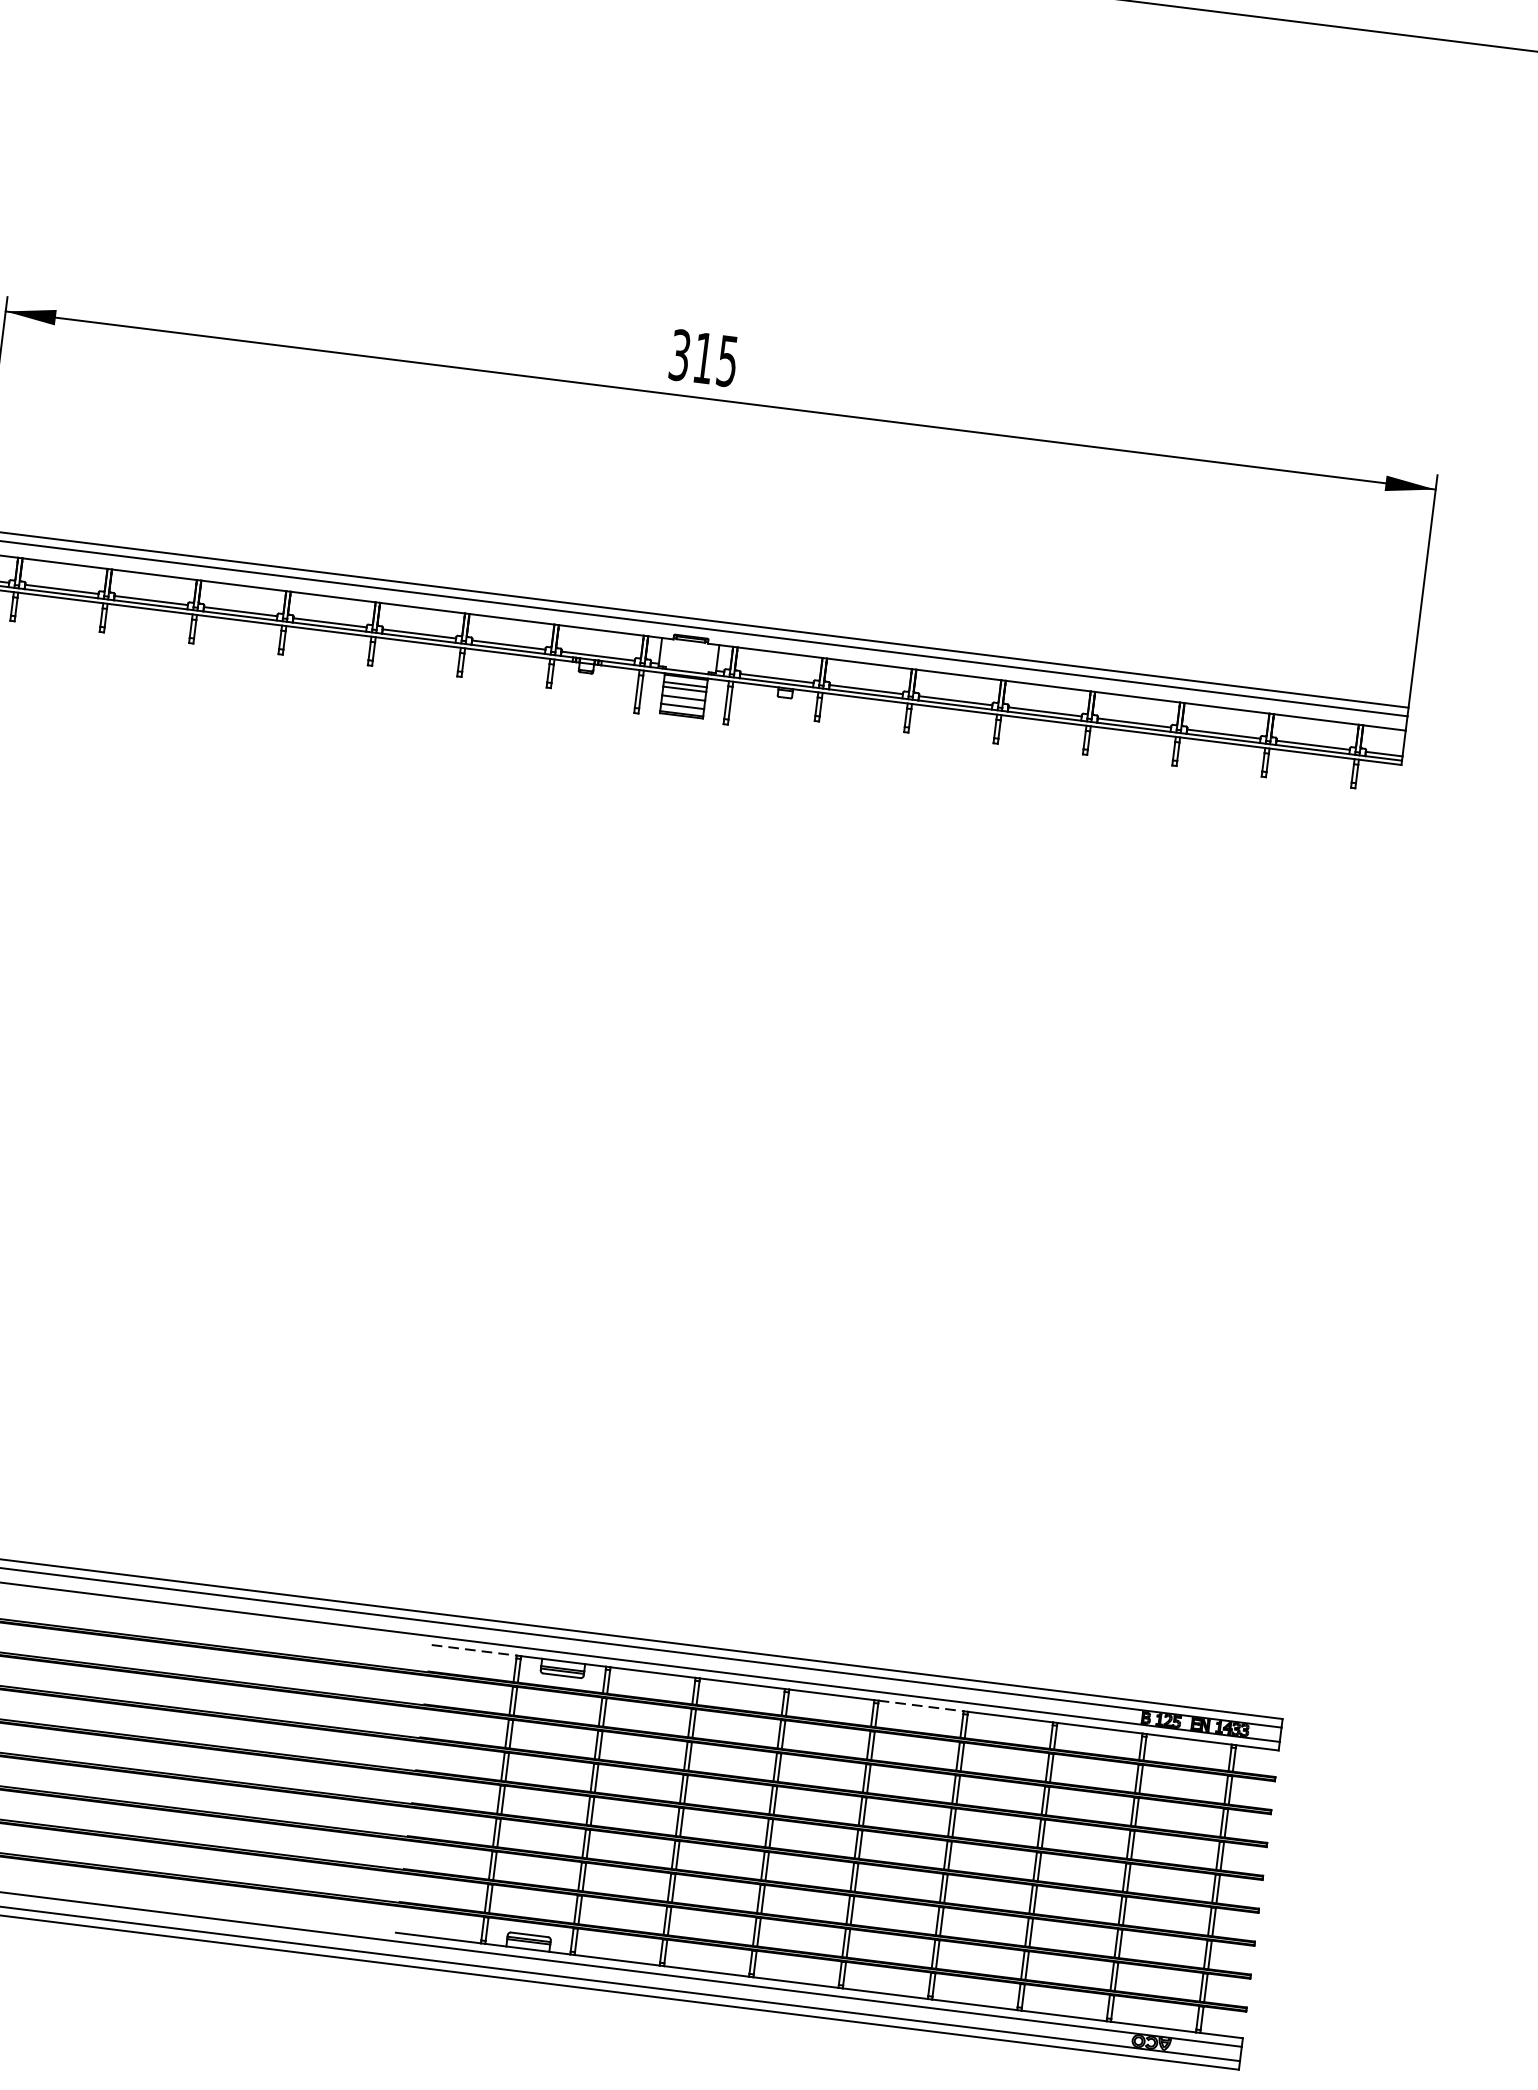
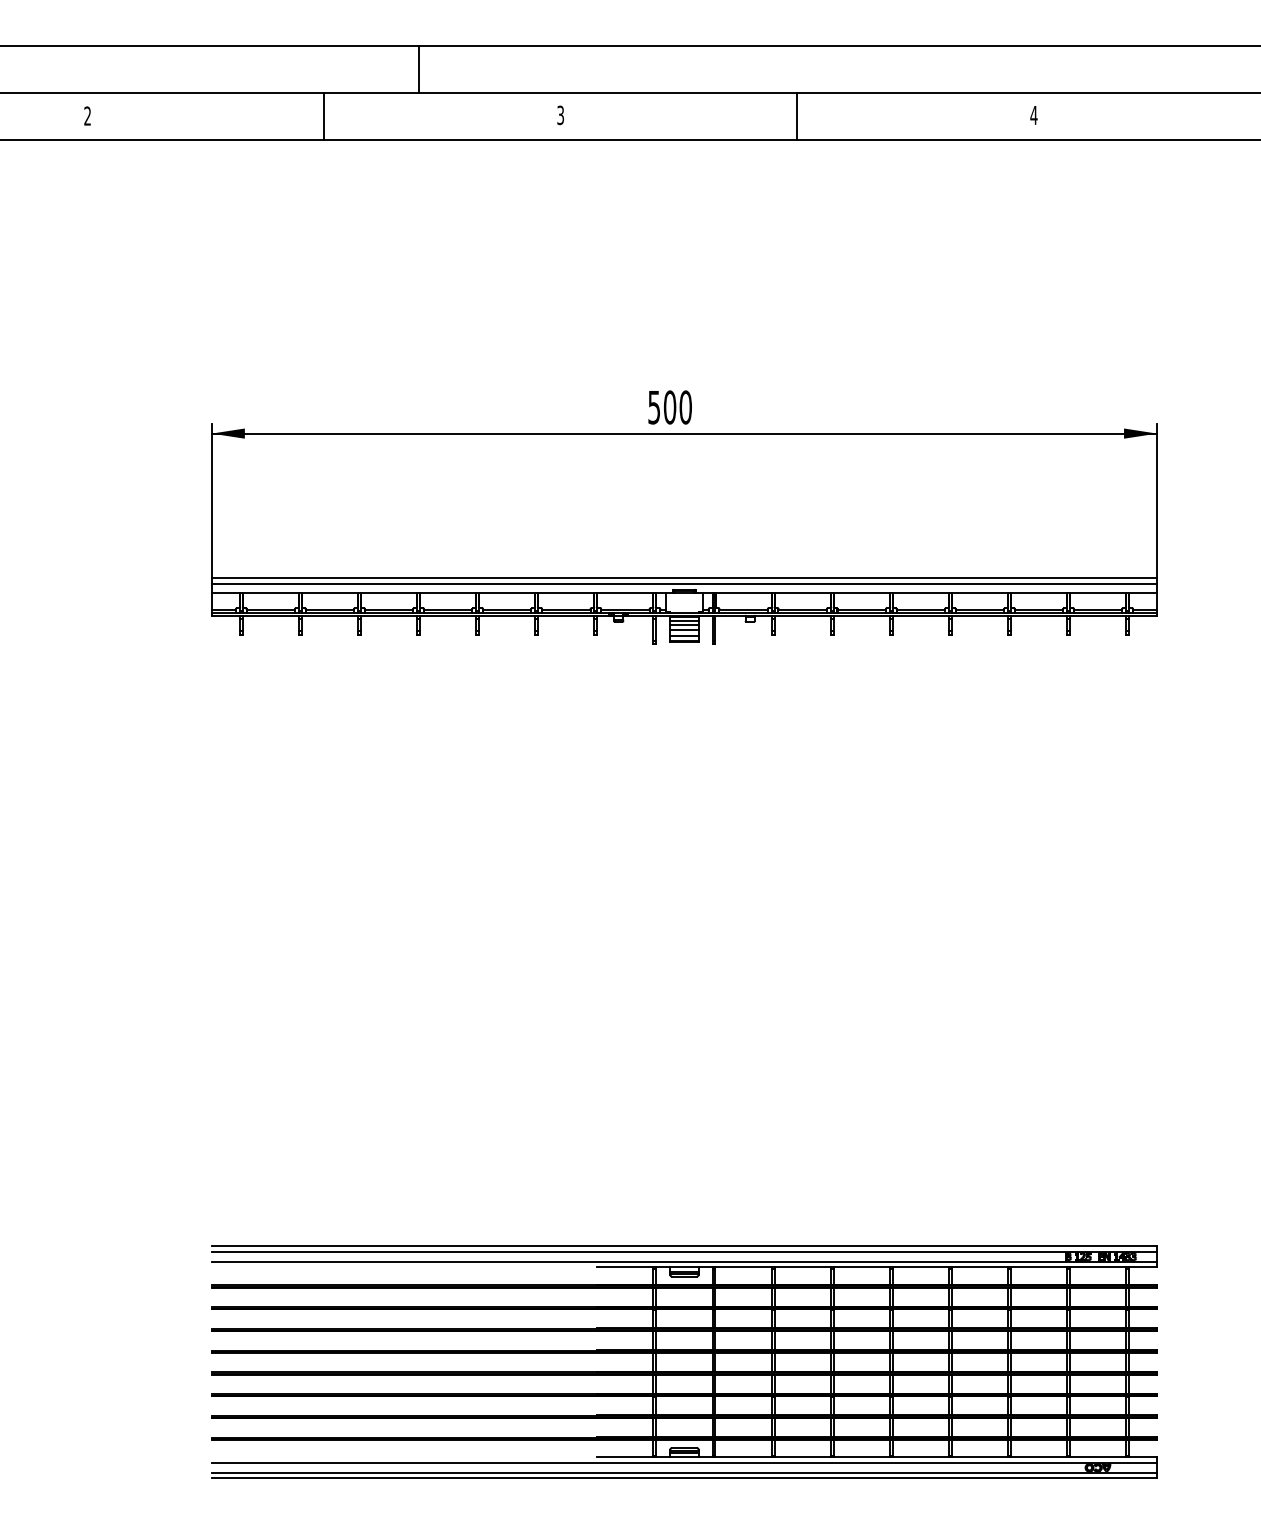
text: (703, 358) -> (669, 407), 315 -> 500
line: (474, 1650) -> (625, 1267), dashed -> solid
line: (922, 1706) -> (921, 1267), dashed -> solid

